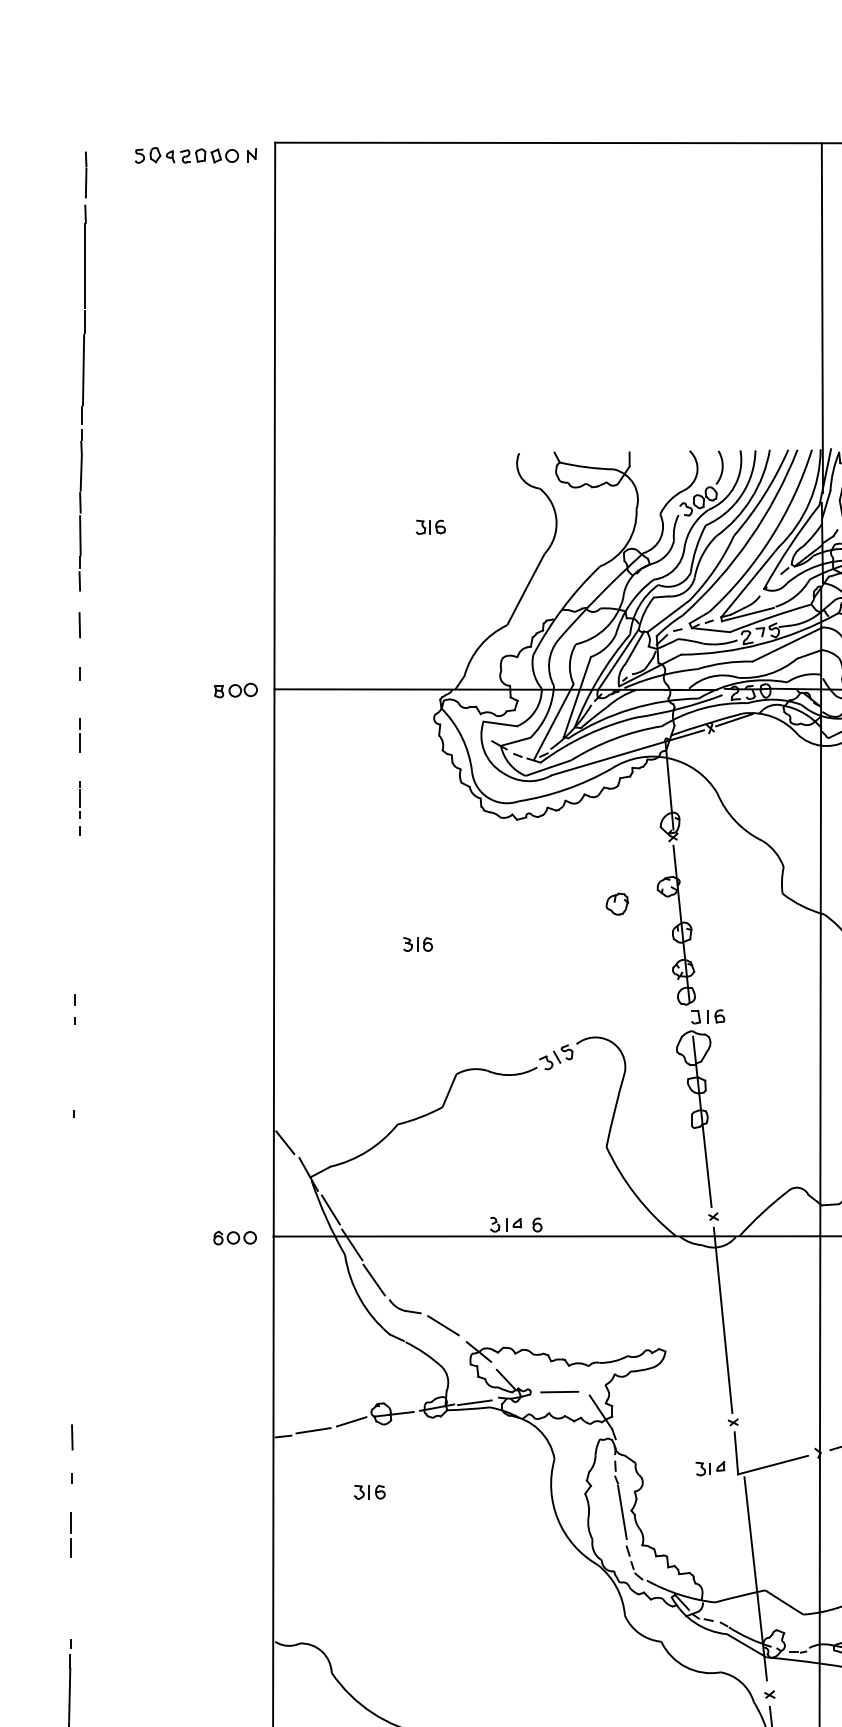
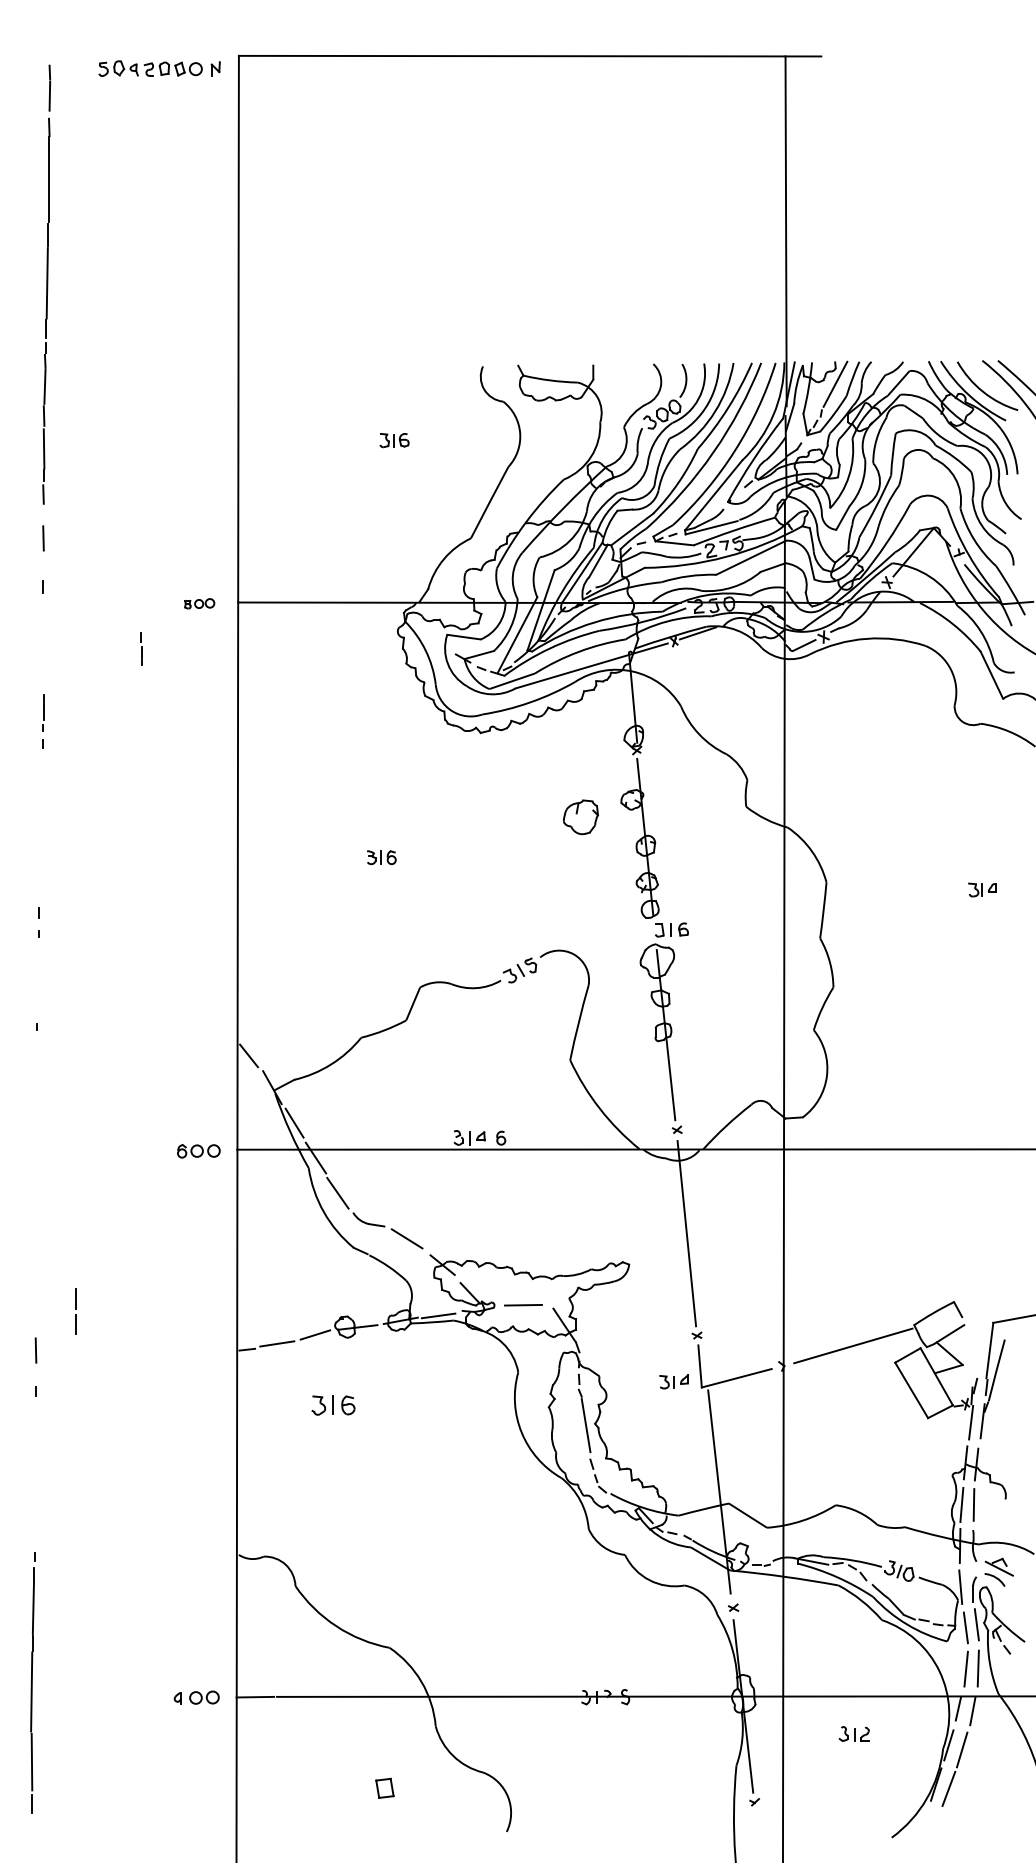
part: (235, 690) -> (199, 603), size x0.7
line: (79, 735) -> (141, 648), moved
part: (616, 904) -> (580, 817), size x1.6
part: (369, 1492) -> (333, 1405), size x1.4
line: (70, 1533) -> (75, 1309), moved

